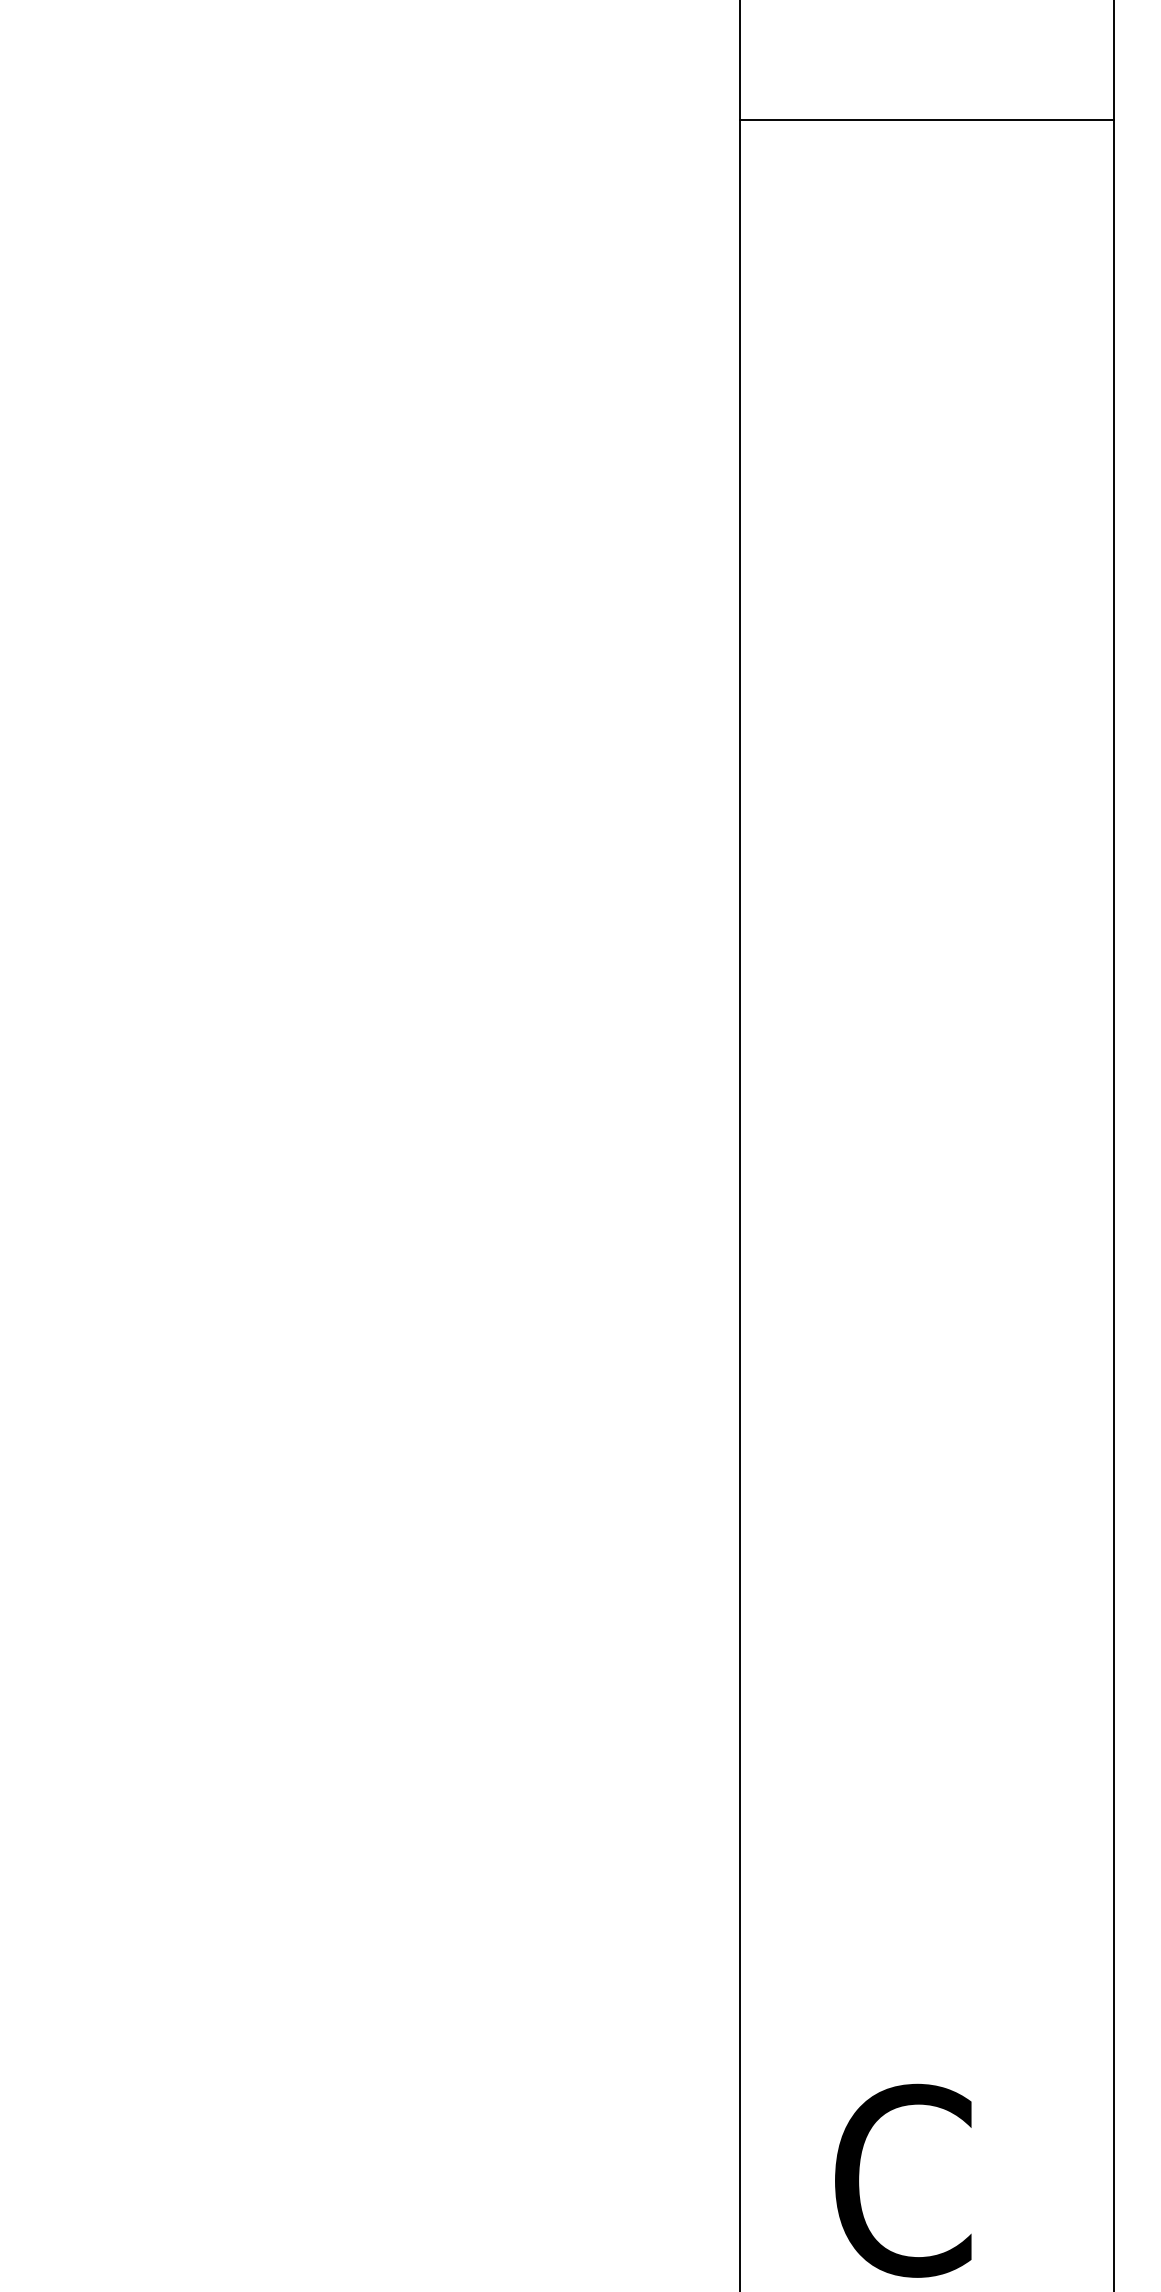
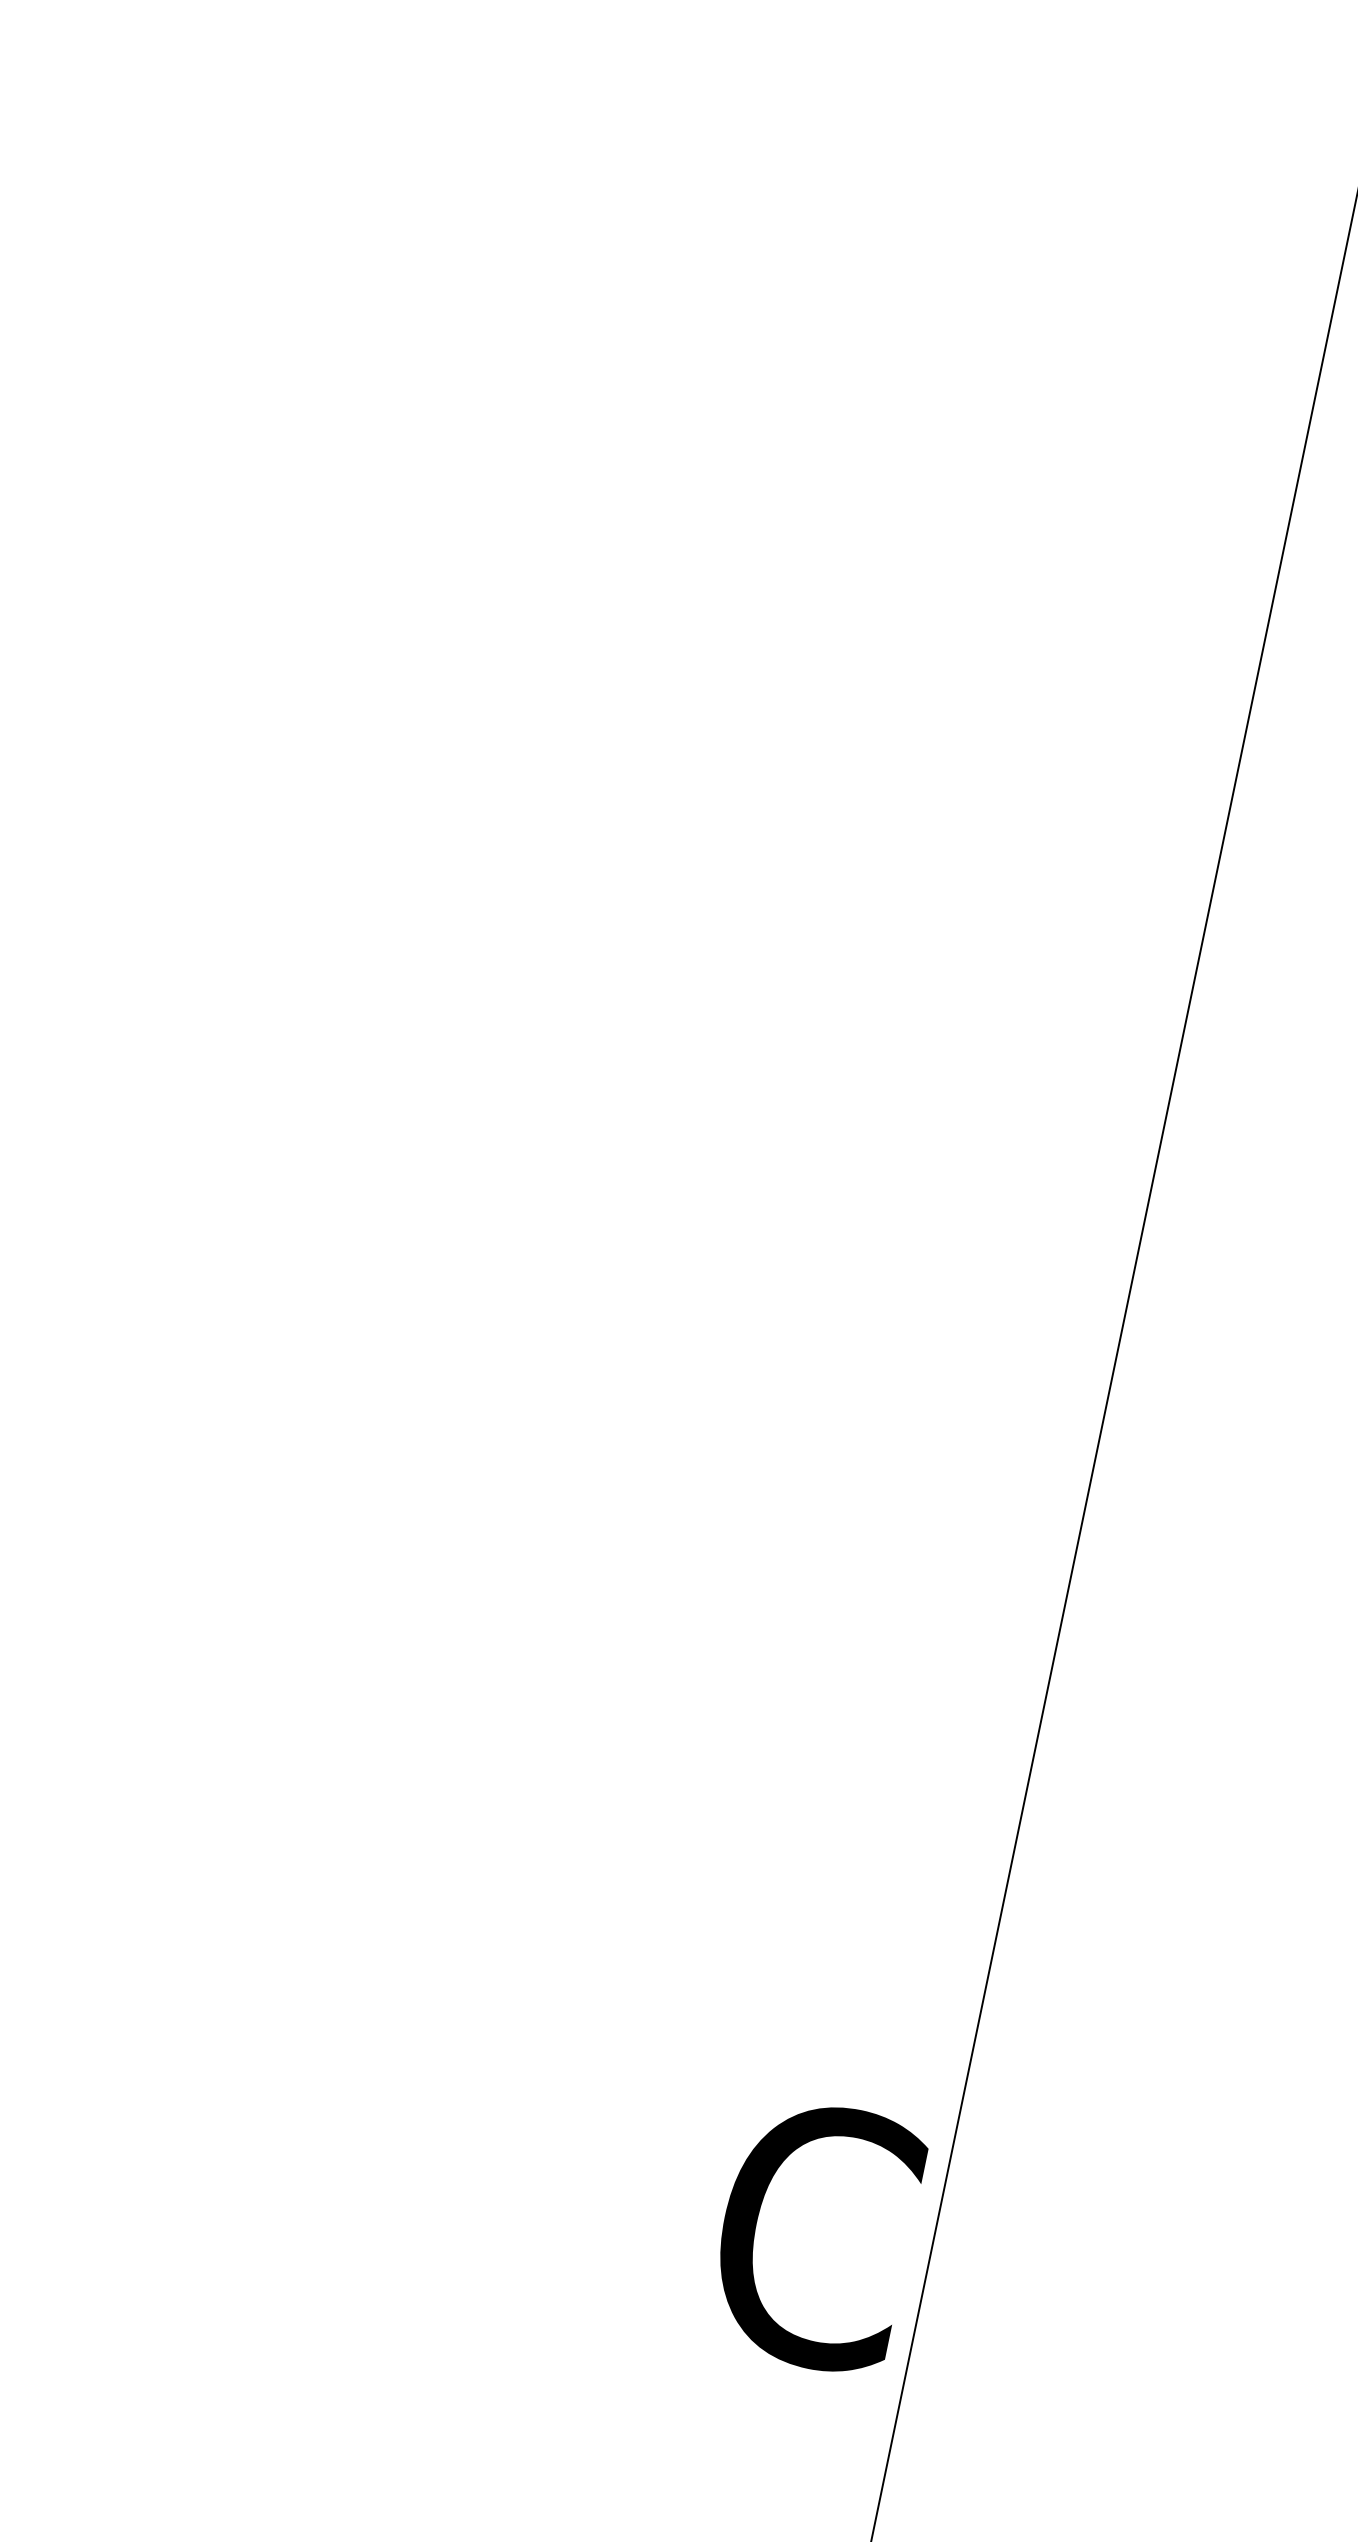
text: (903, 2180) -> (816, 2235), moved

